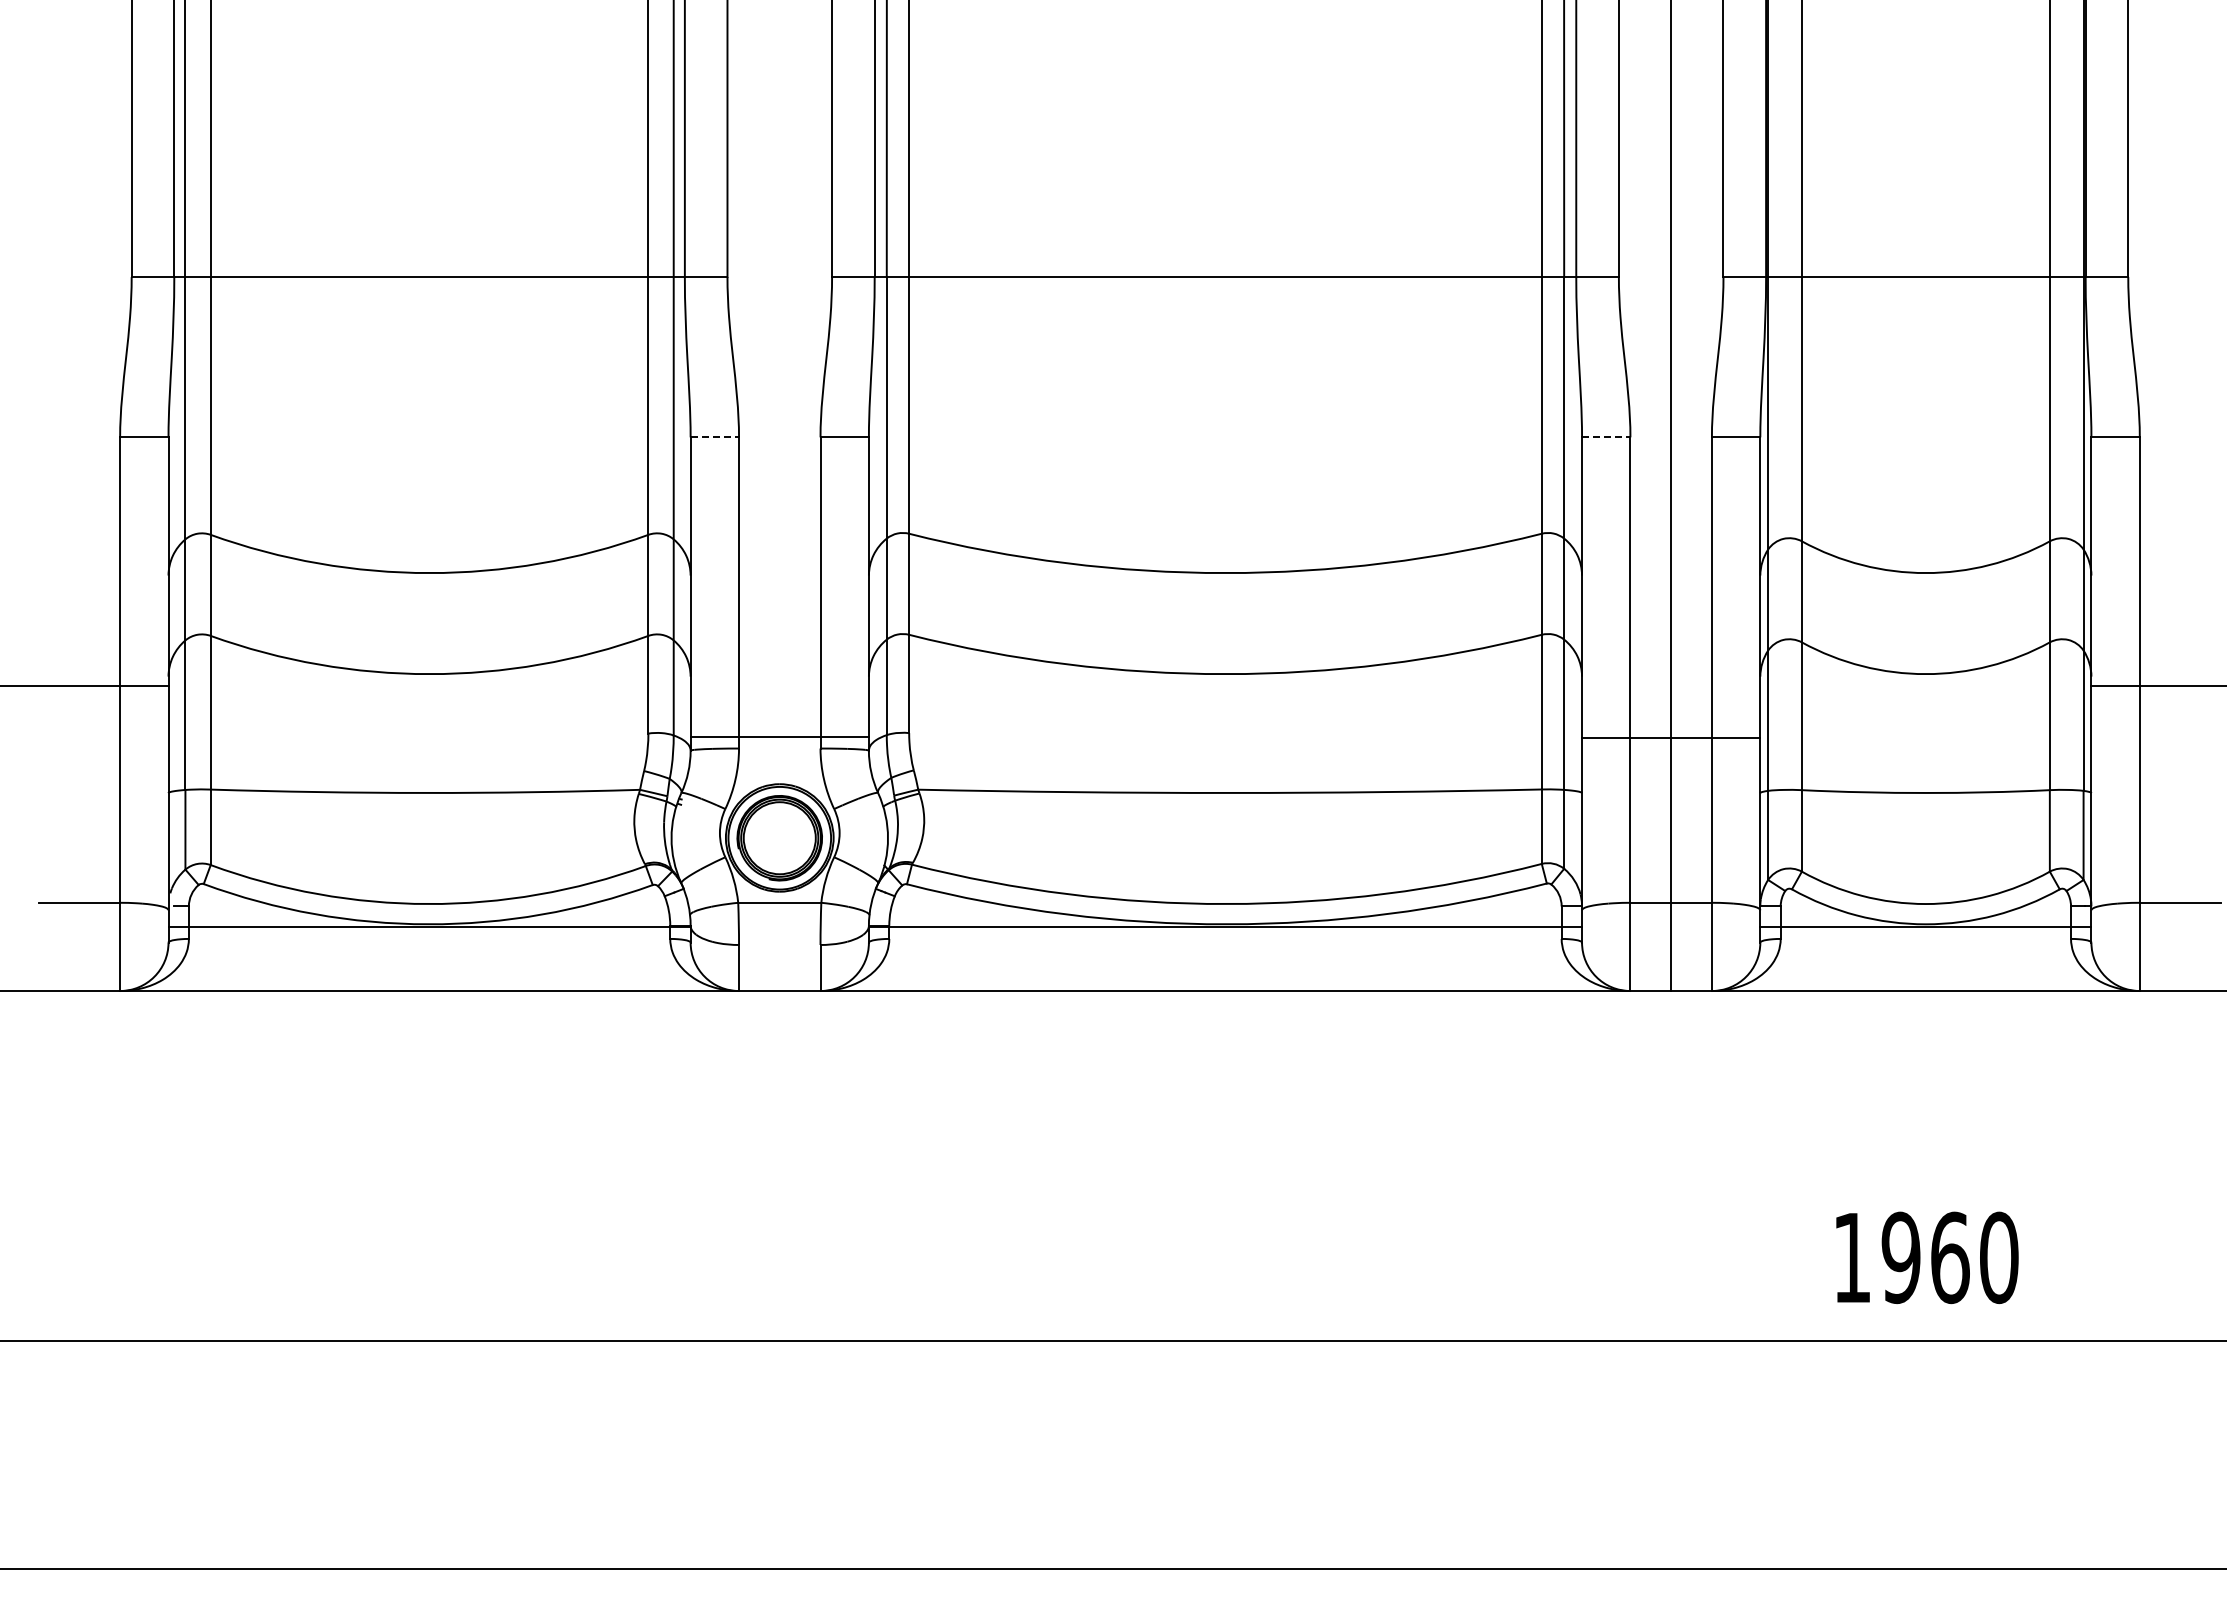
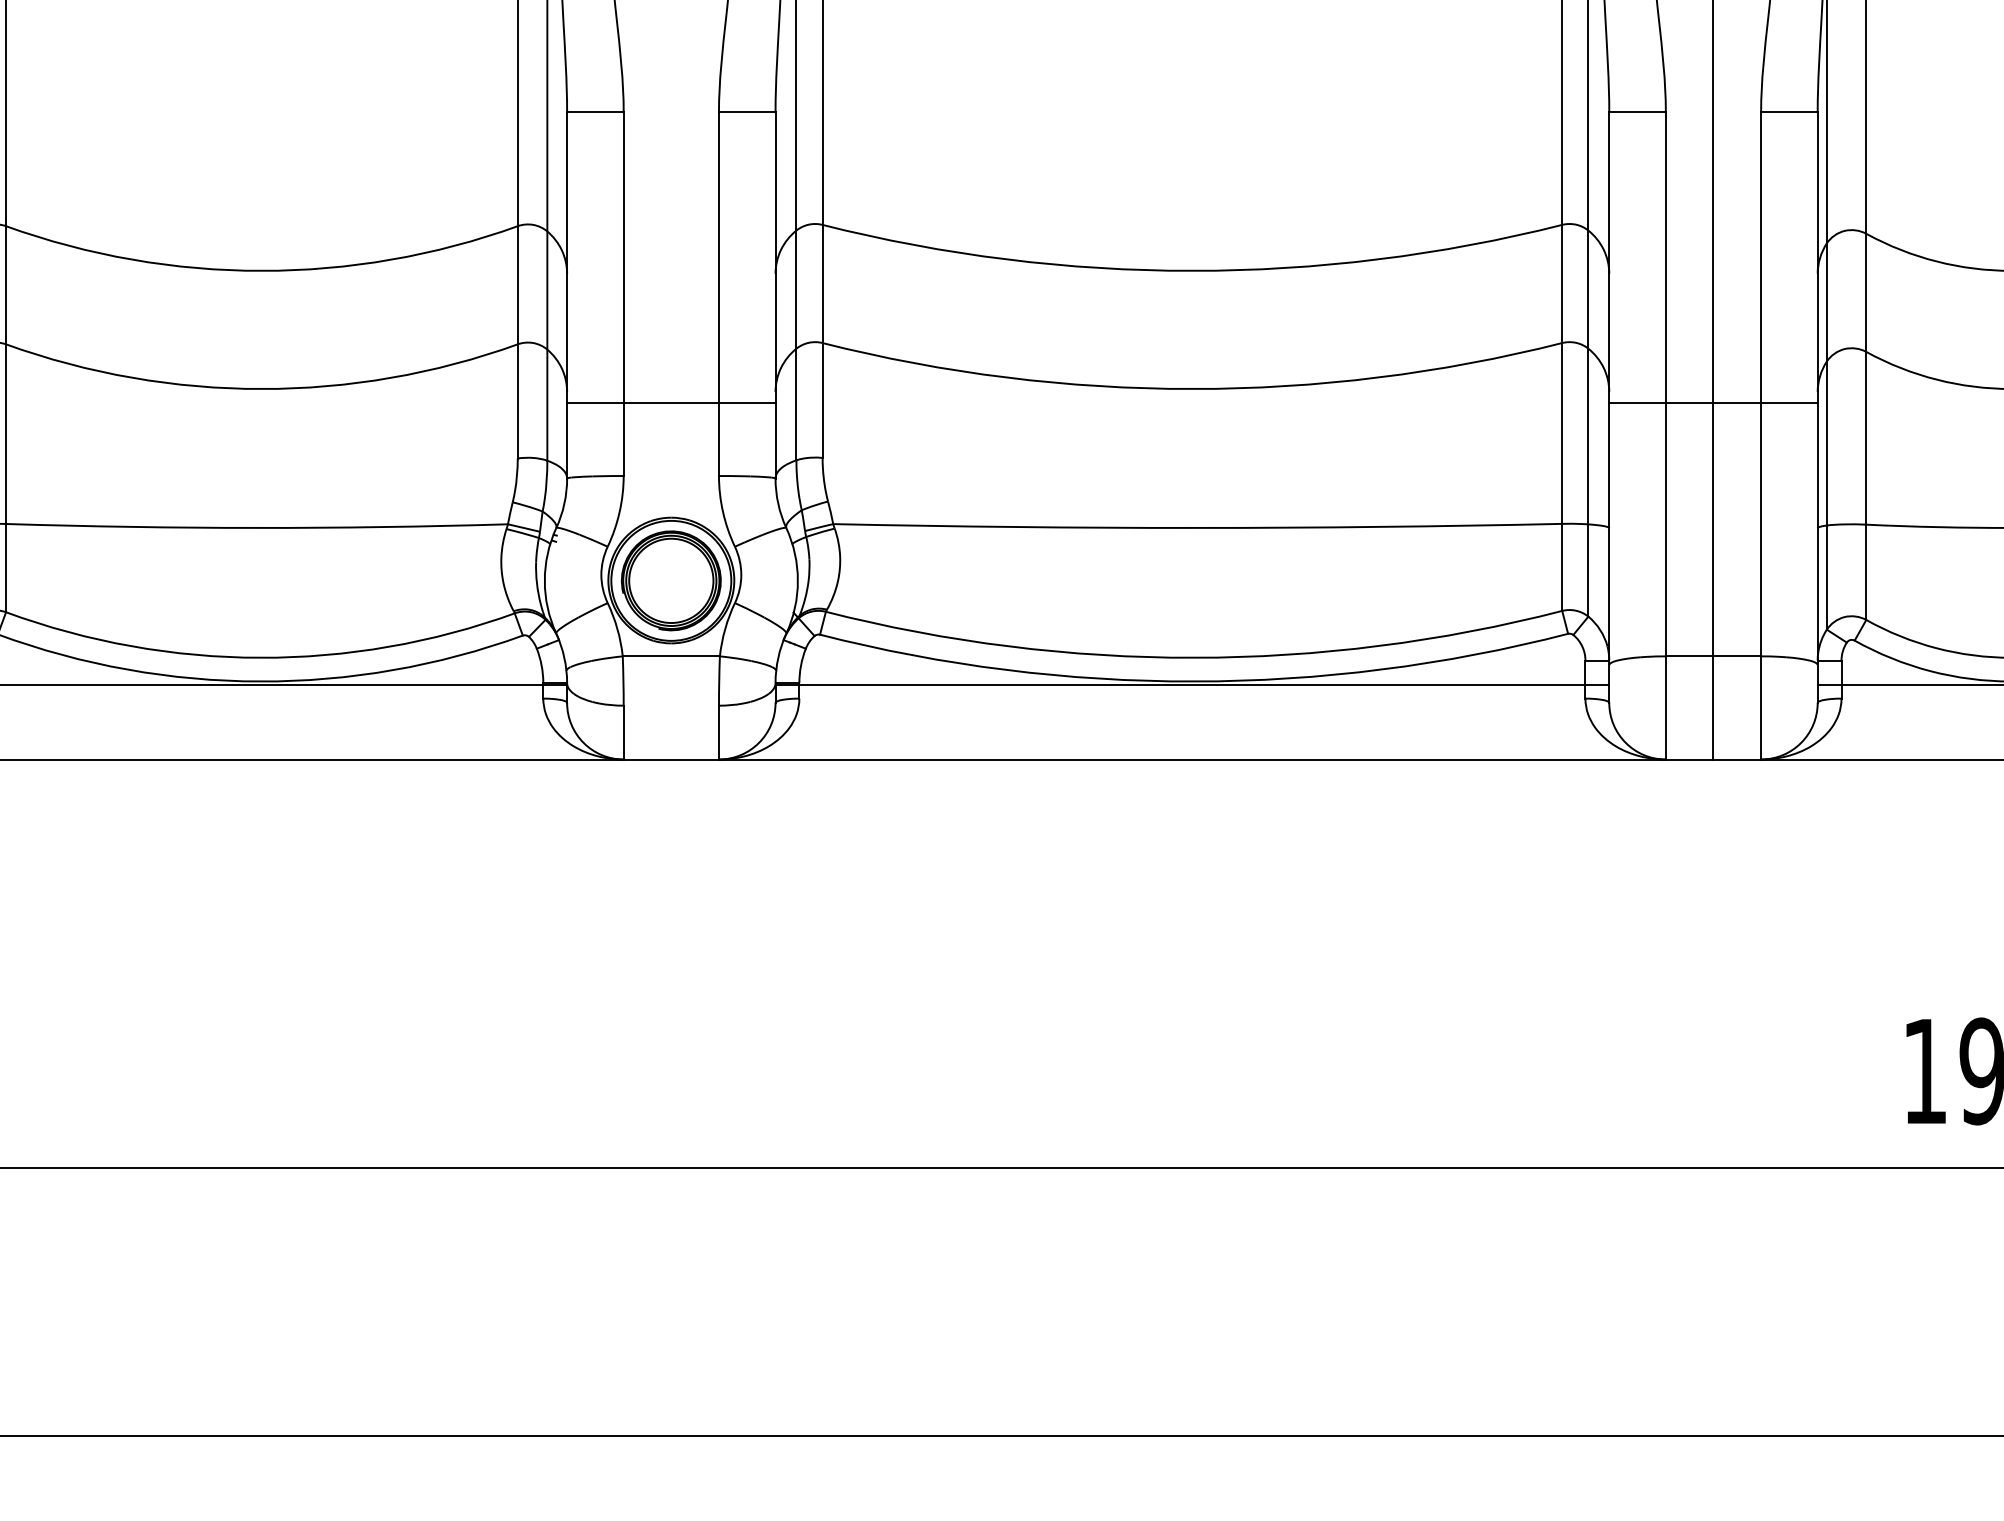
line: (715, 437) -> (596, 112), dashed -> solid
line: (1606, 437) -> (1637, 112), dashed -> solid
line: (779, 736) -> (671, 402), moved
line: (1671, 737) -> (1713, 402), moved

